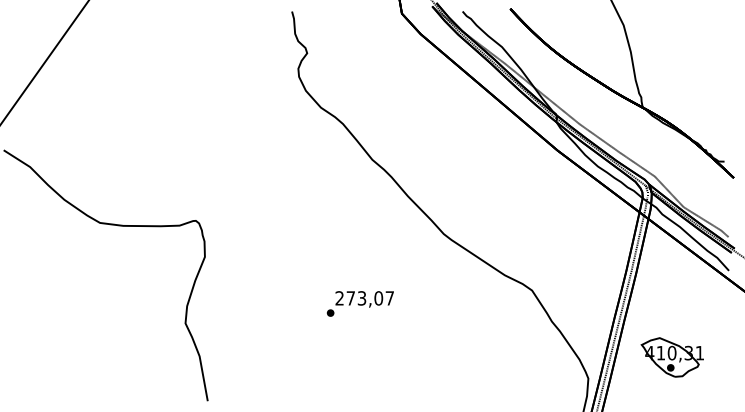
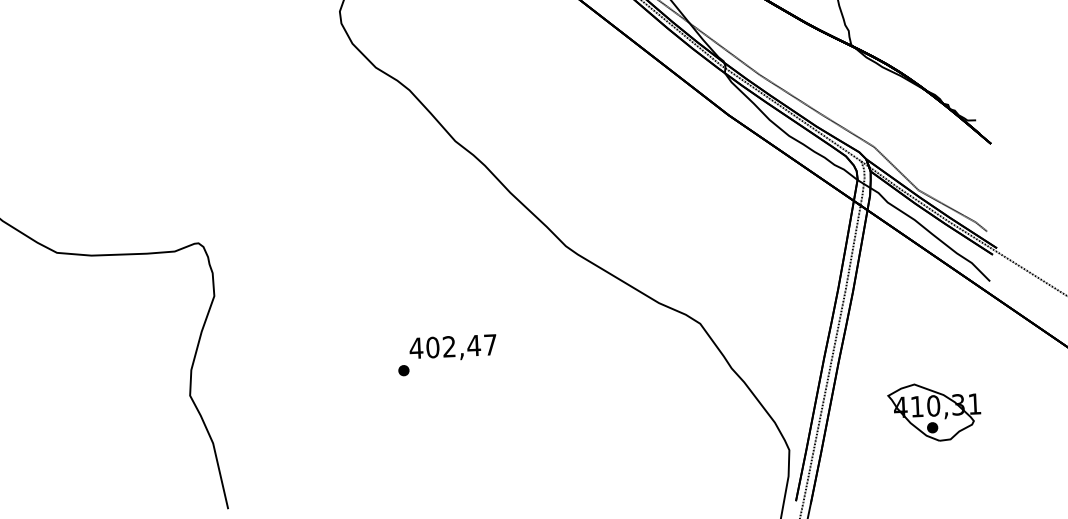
text: (359, 298) -> (445, 347), 273,07 -> 402,47
part: (671, 357) -> (933, 412), moved

